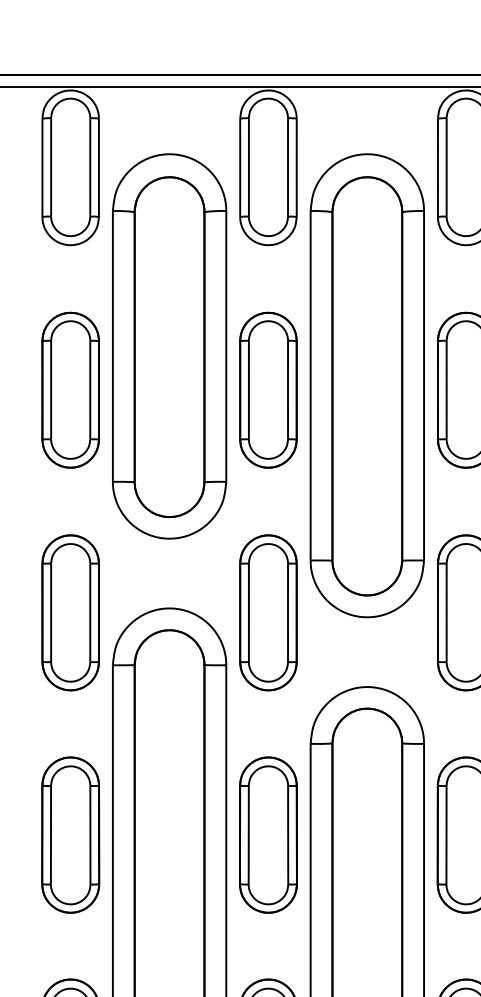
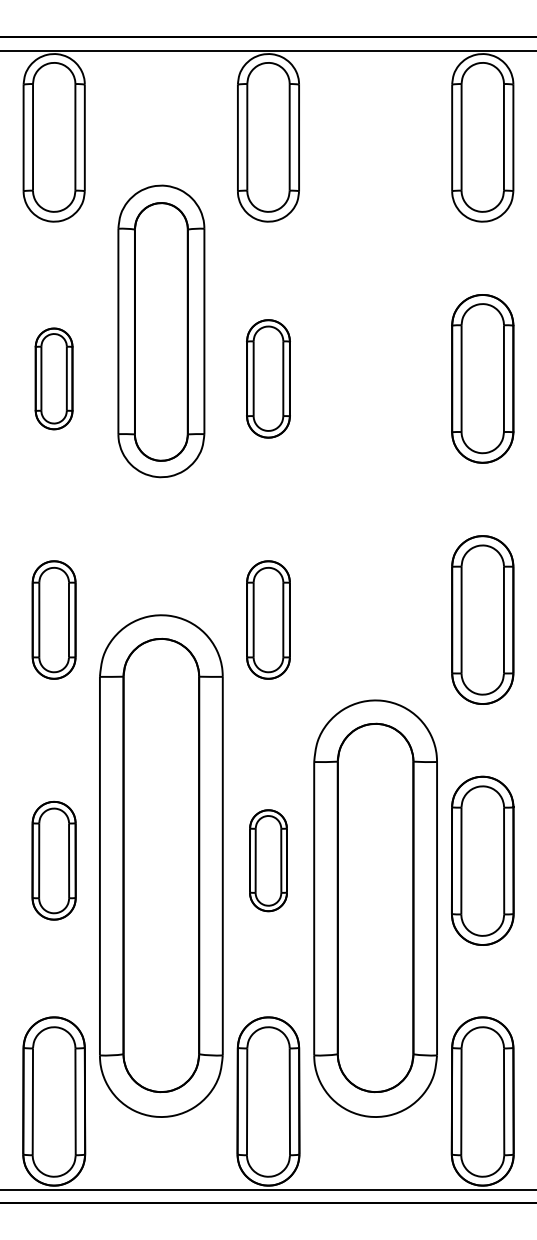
part: (169, 346) -> (161, 331), size x0.7
part: (367, 385) -> (375, 373), removed
part: (70, 389) -> (53, 378), size x0.6
part: (268, 389) -> (268, 378), size x0.7
part: (70, 612) -> (53, 619), size x0.7
part: (268, 612) -> (268, 619), size x0.7
part: (70, 834) -> (53, 860), size x0.7
part: (268, 834) -> (268, 860), size x0.6

